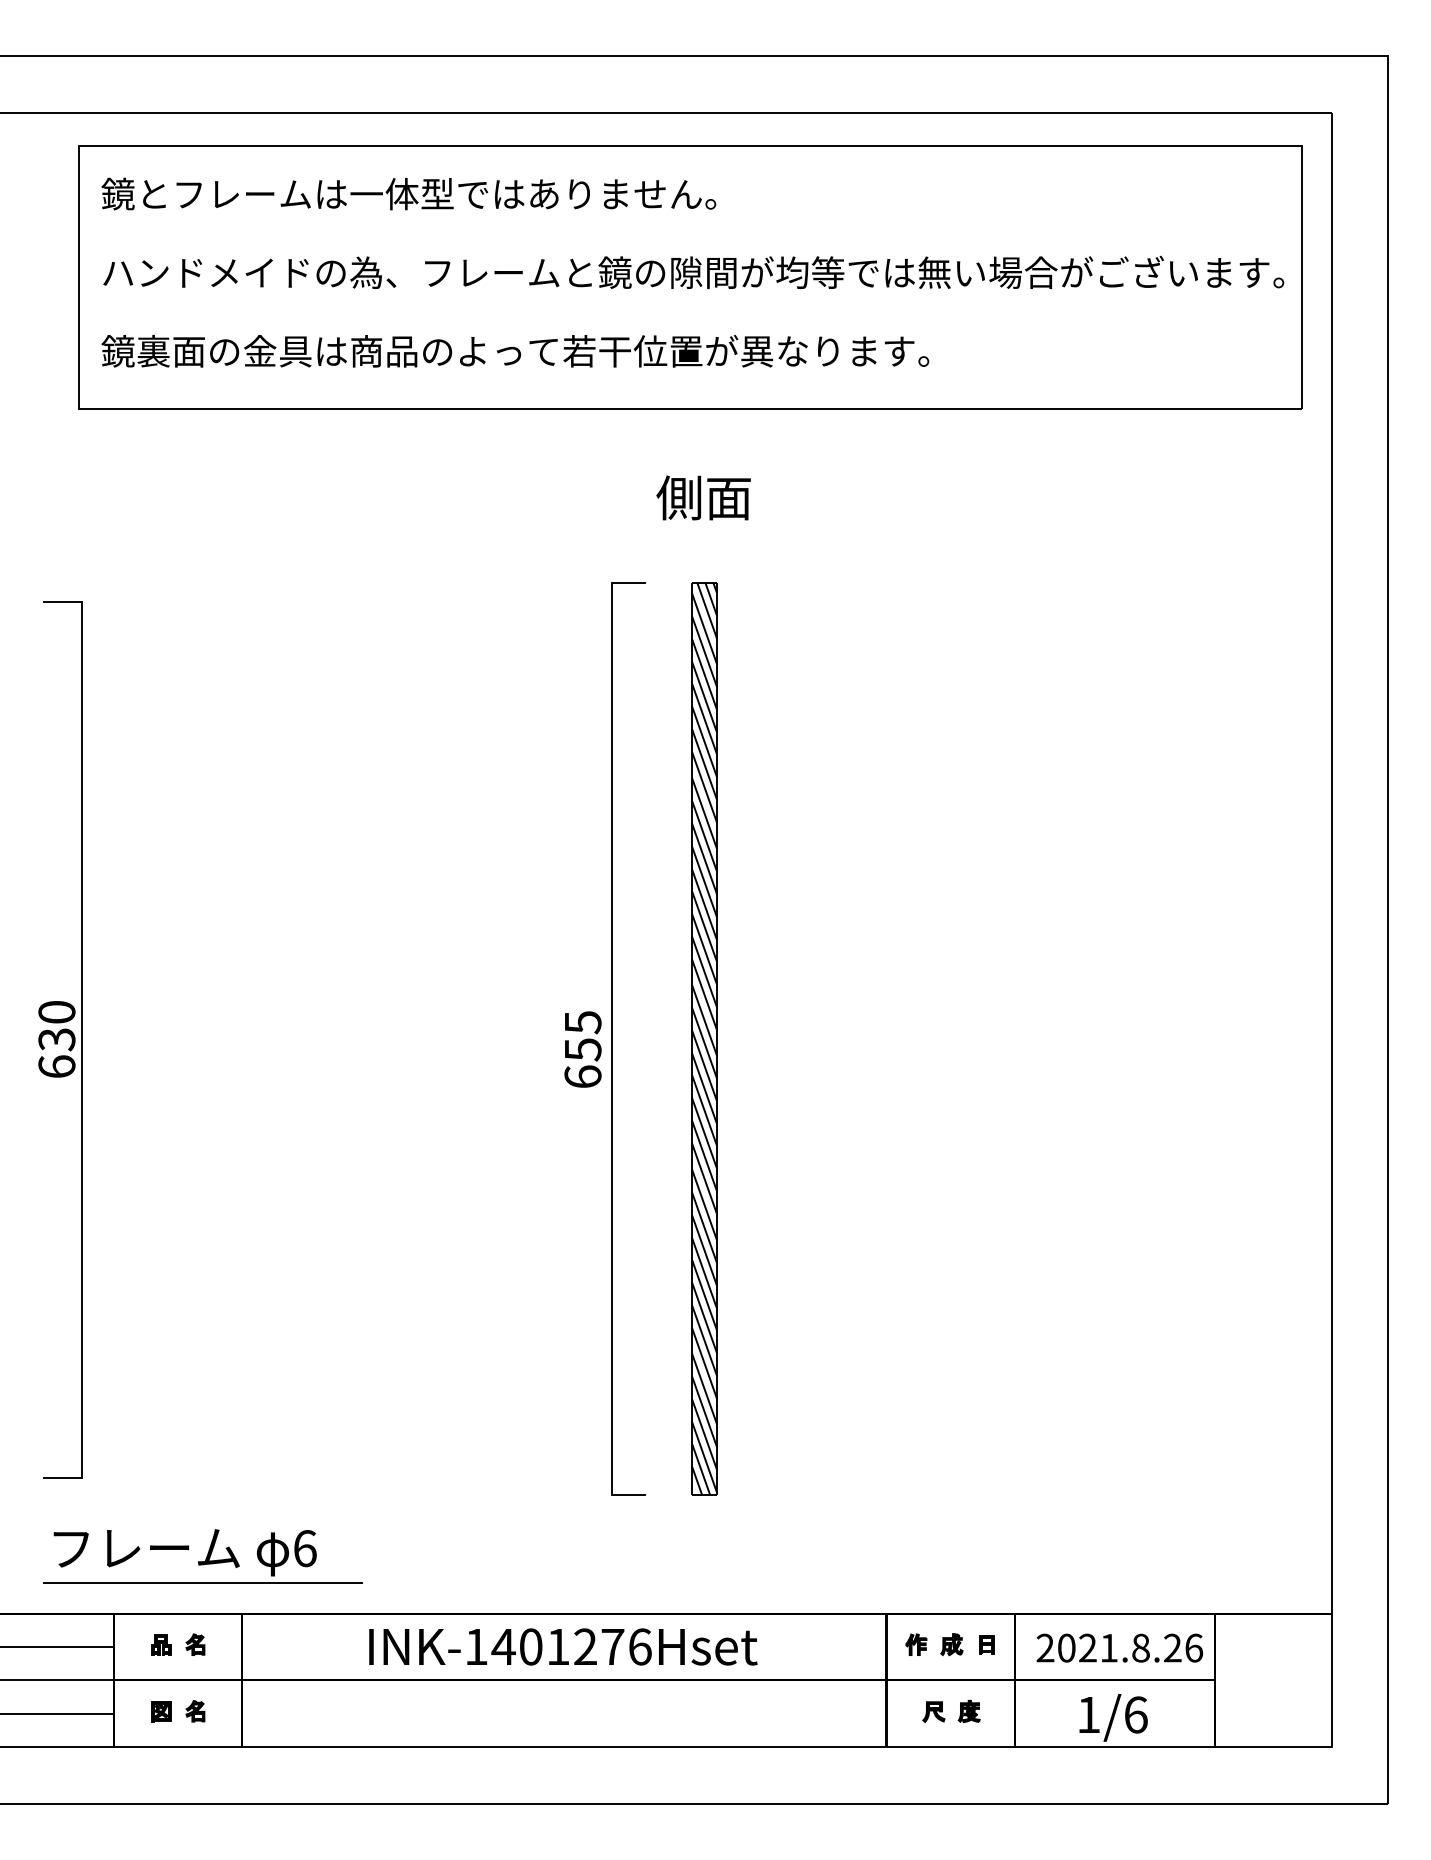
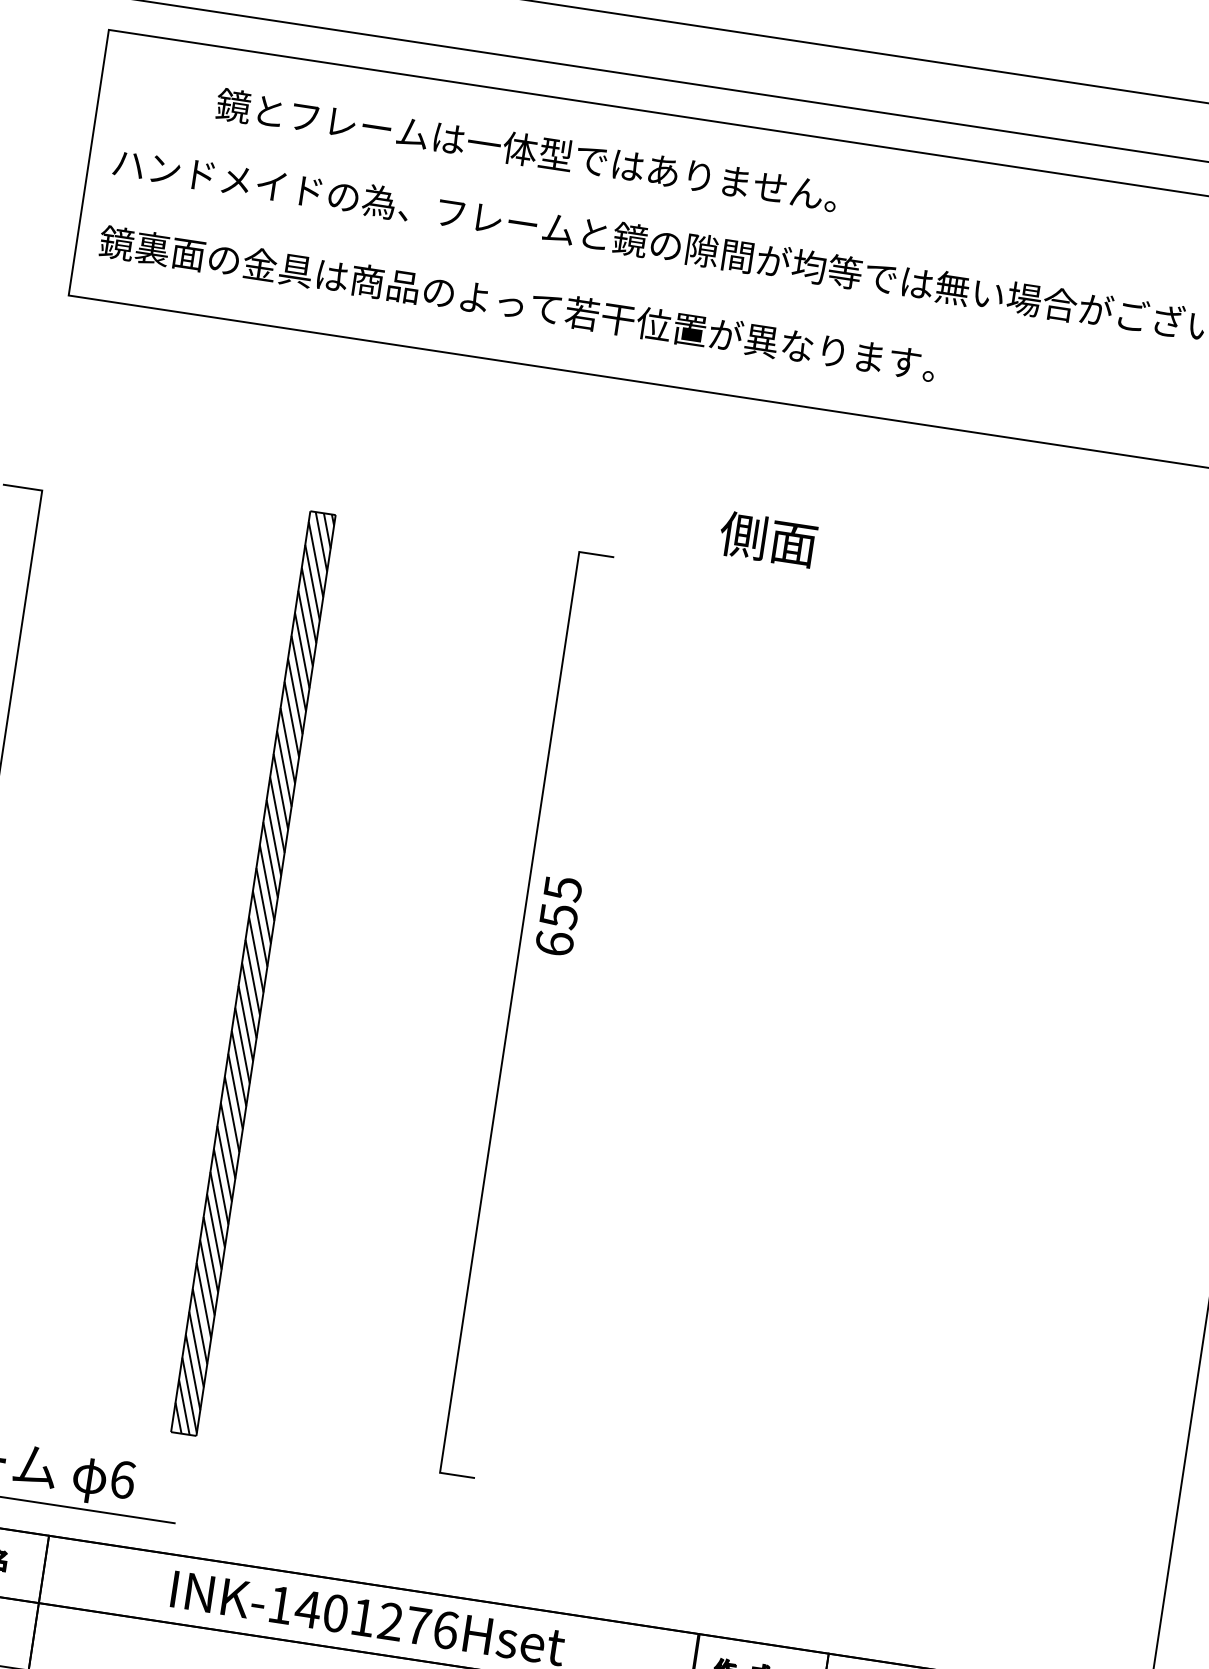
text: (408, 193) -> (526, 149), moved
text: (703, 497) -> (768, 539), moved
part: (704, 1038) -> (253, 973), moved
text: (582, 1049) -> (558, 915), moved

